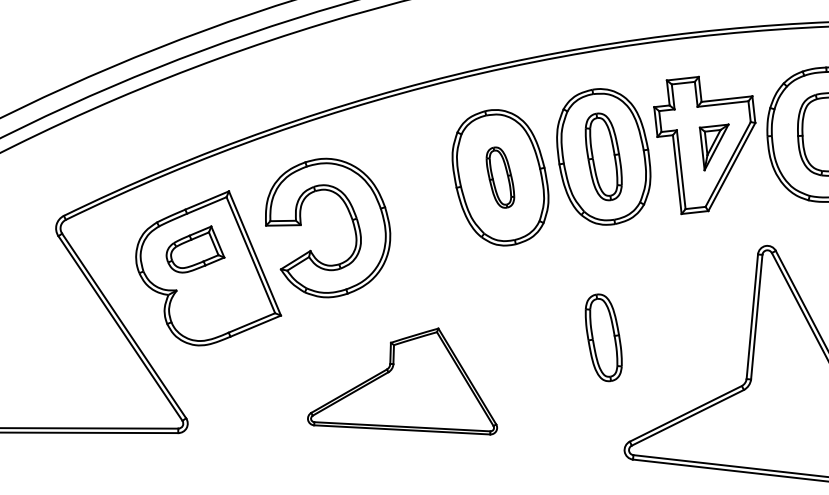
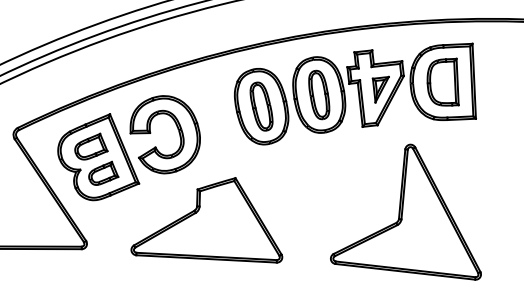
part: (500, 177) -> (261, 106), size x1.43
part: (217, 295) -> (103, 172), added
part: (604, 336) -> (319, 195), removed
part: (401, 381) -> (206, 220), size x1.43

